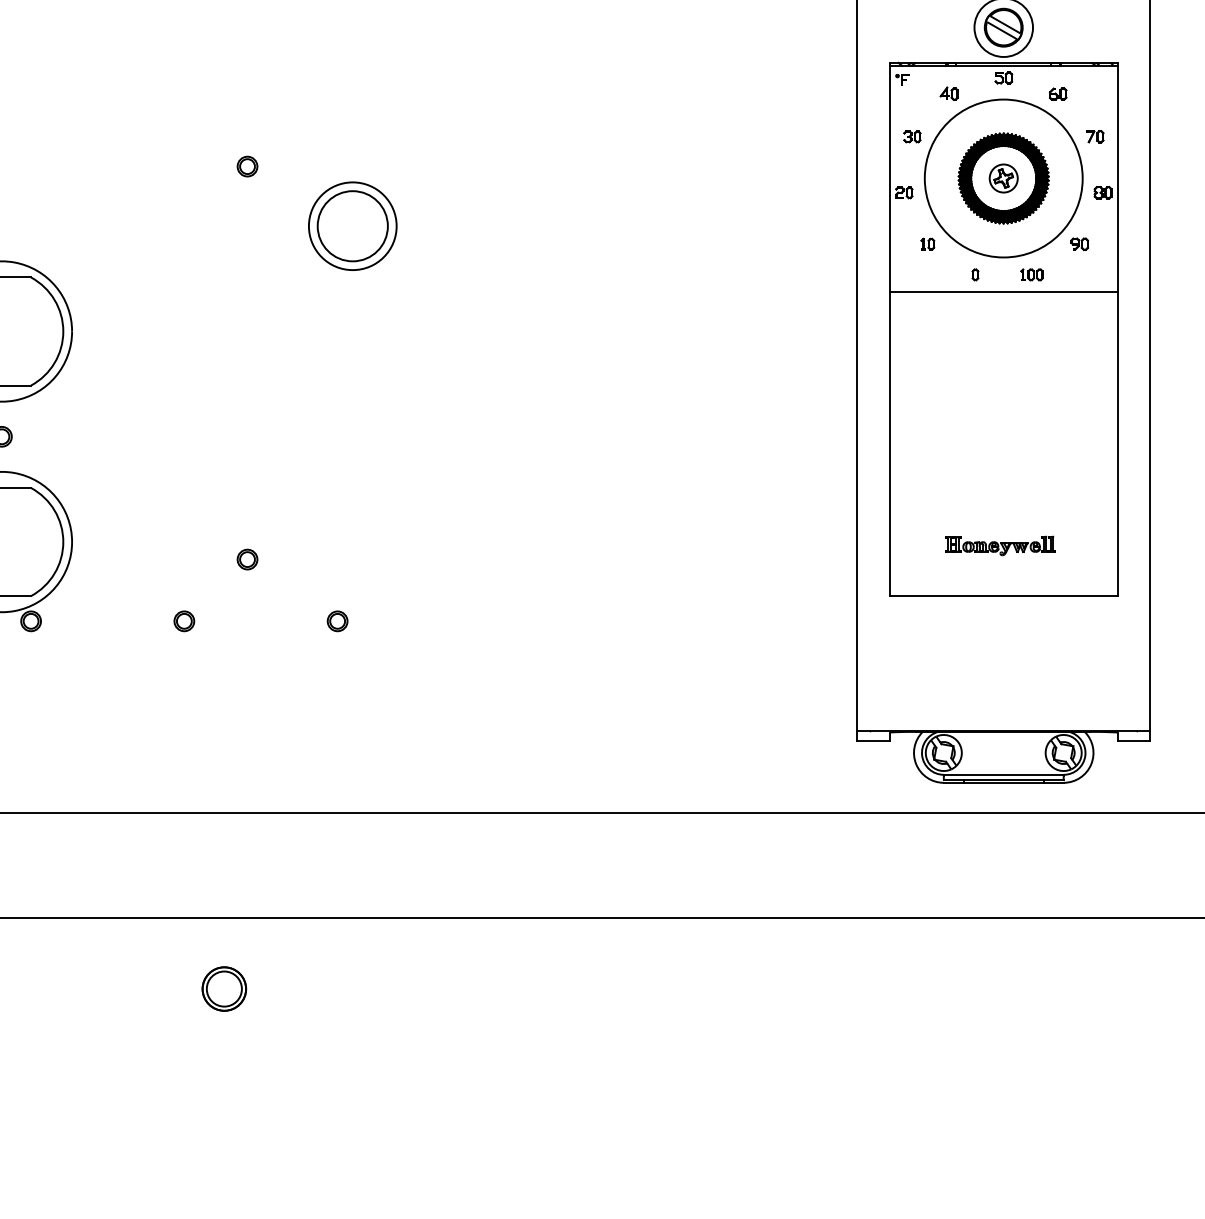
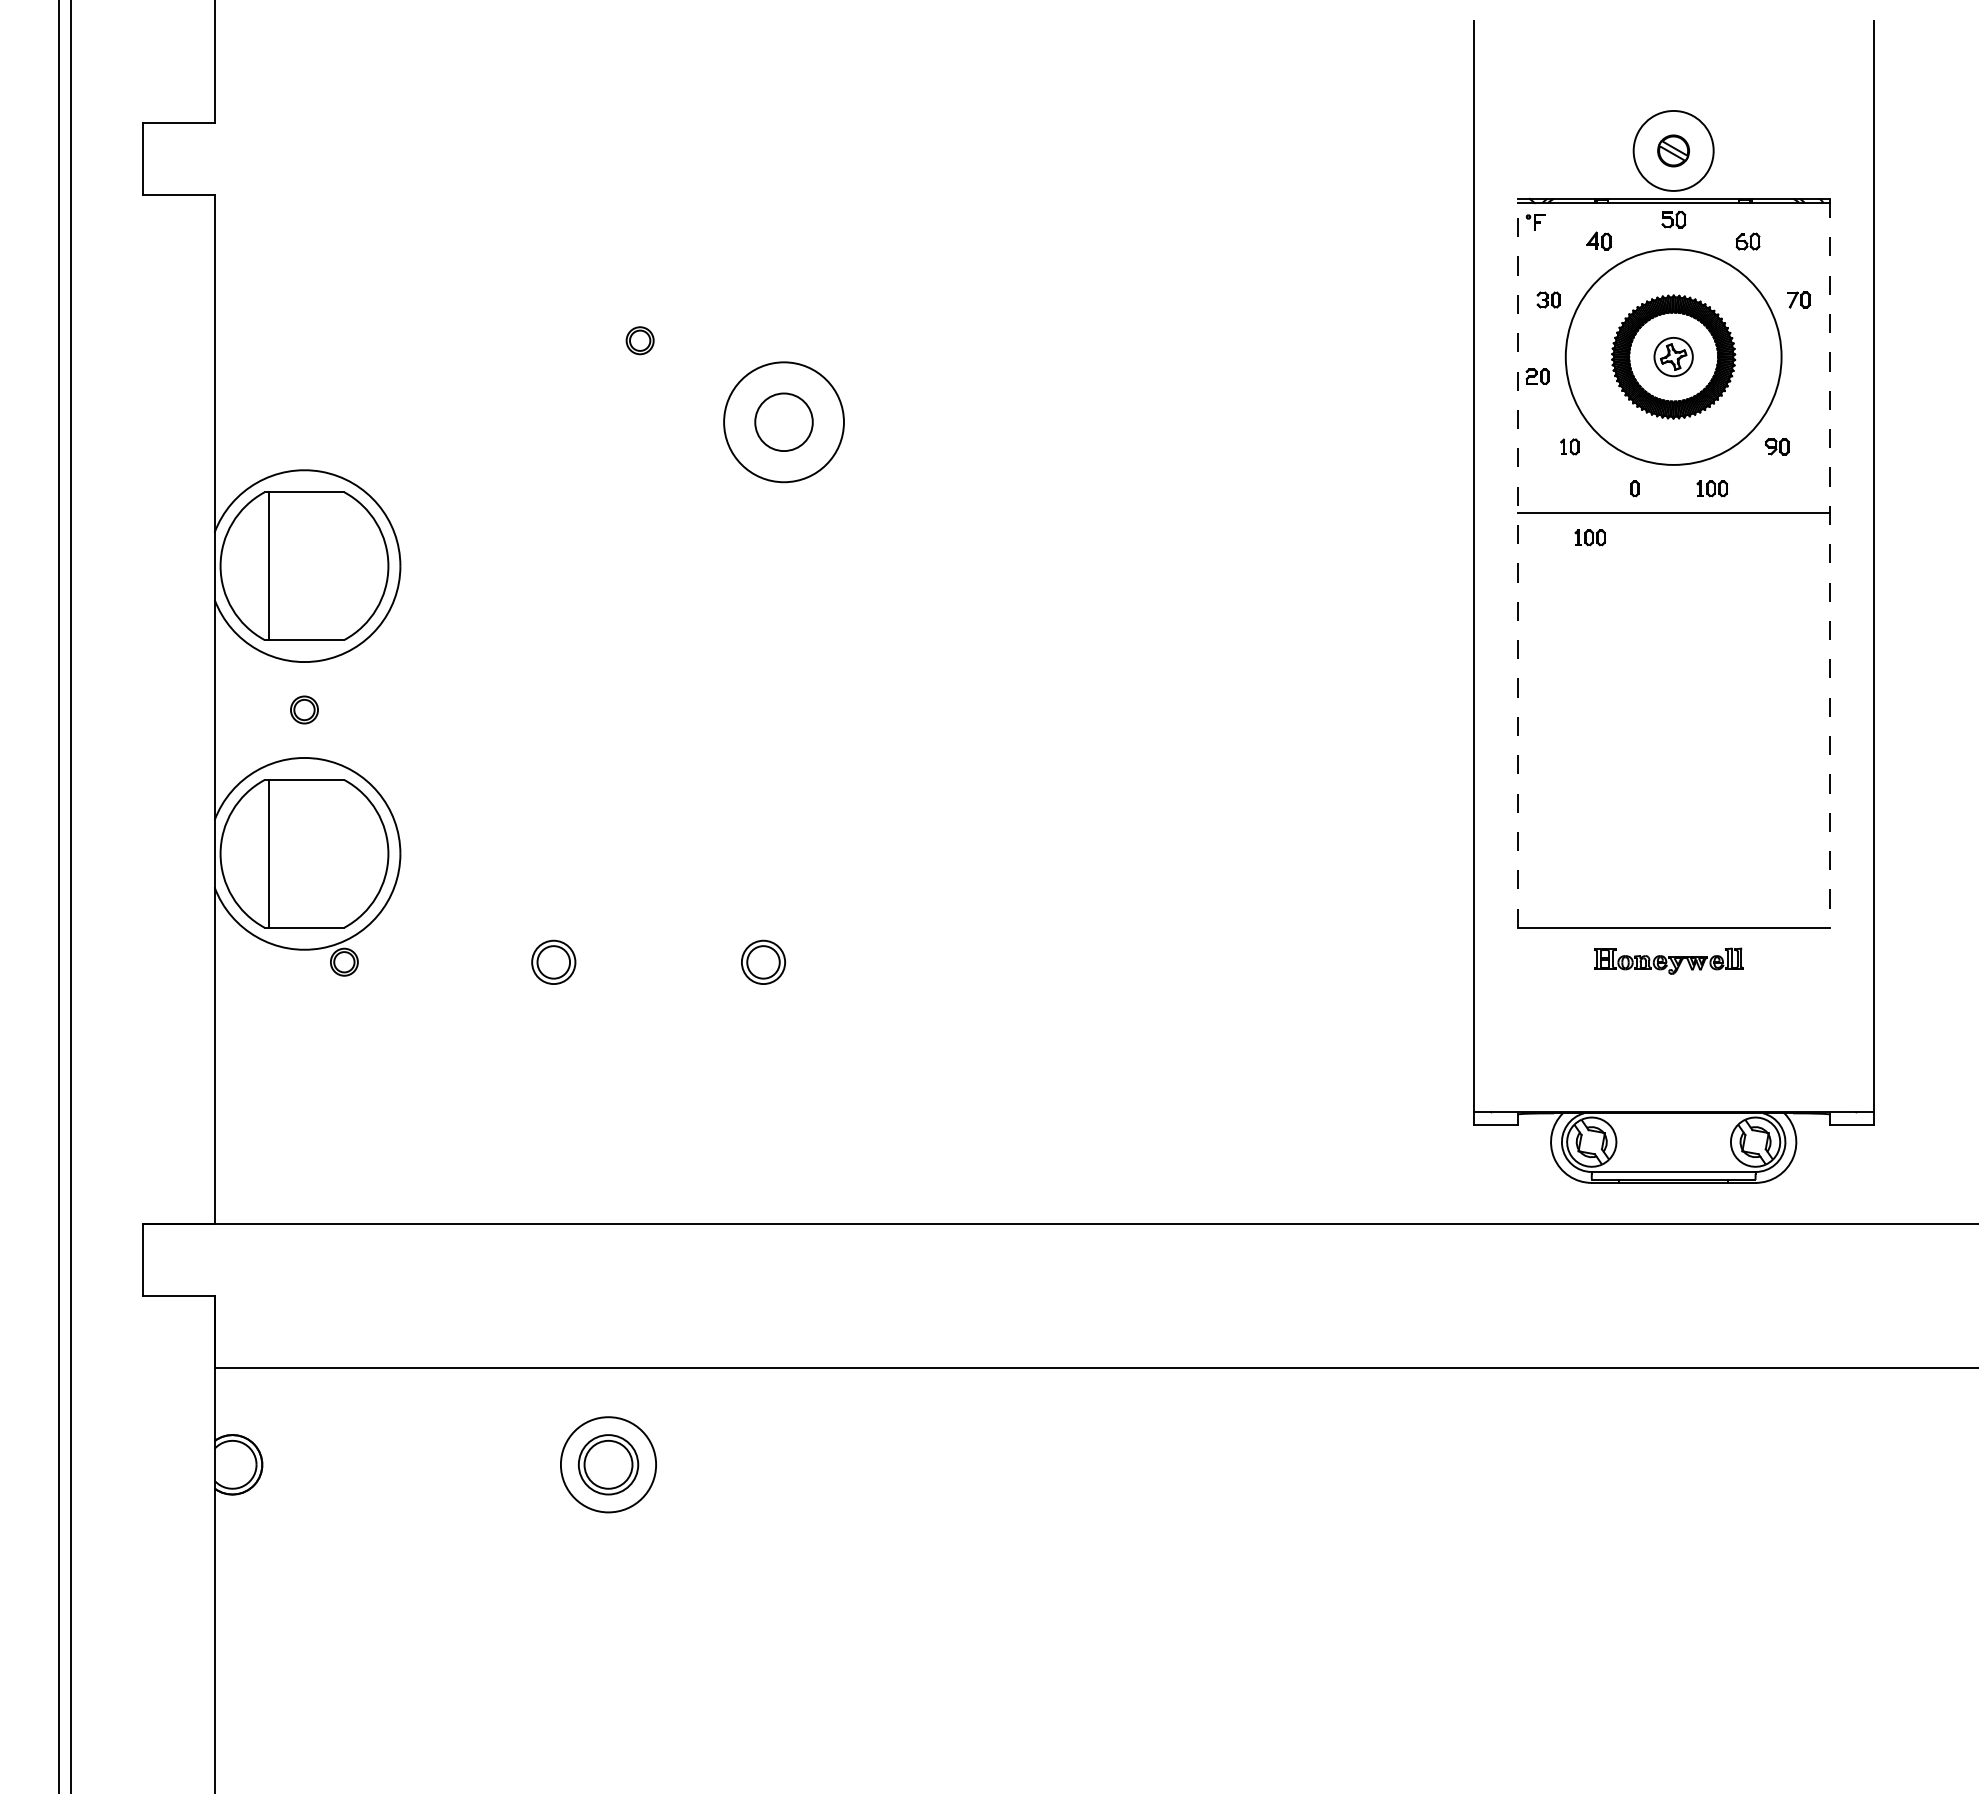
part: (1003, 27) -> (1673, 150), size x0.6
part: (1103, 192) -> (1809, 376), removed
circle: (352, 226) -> (783, 422), size x0.6
part: (942, 310) -> (1589, 537), added
line: (889, 328) -> (1517, 562), solid -> dashed
line: (1117, 329) -> (1829, 563), solid -> dashed
part: (999, 545) -> (1668, 960), moved
part: (247, 559) -> (639, 877), removed
part: (184, 620) -> (553, 961), size x1.6
part: (337, 620) -> (762, 961), size x1.6
circle: (224, 988) -> (608, 1464), size x1.6

